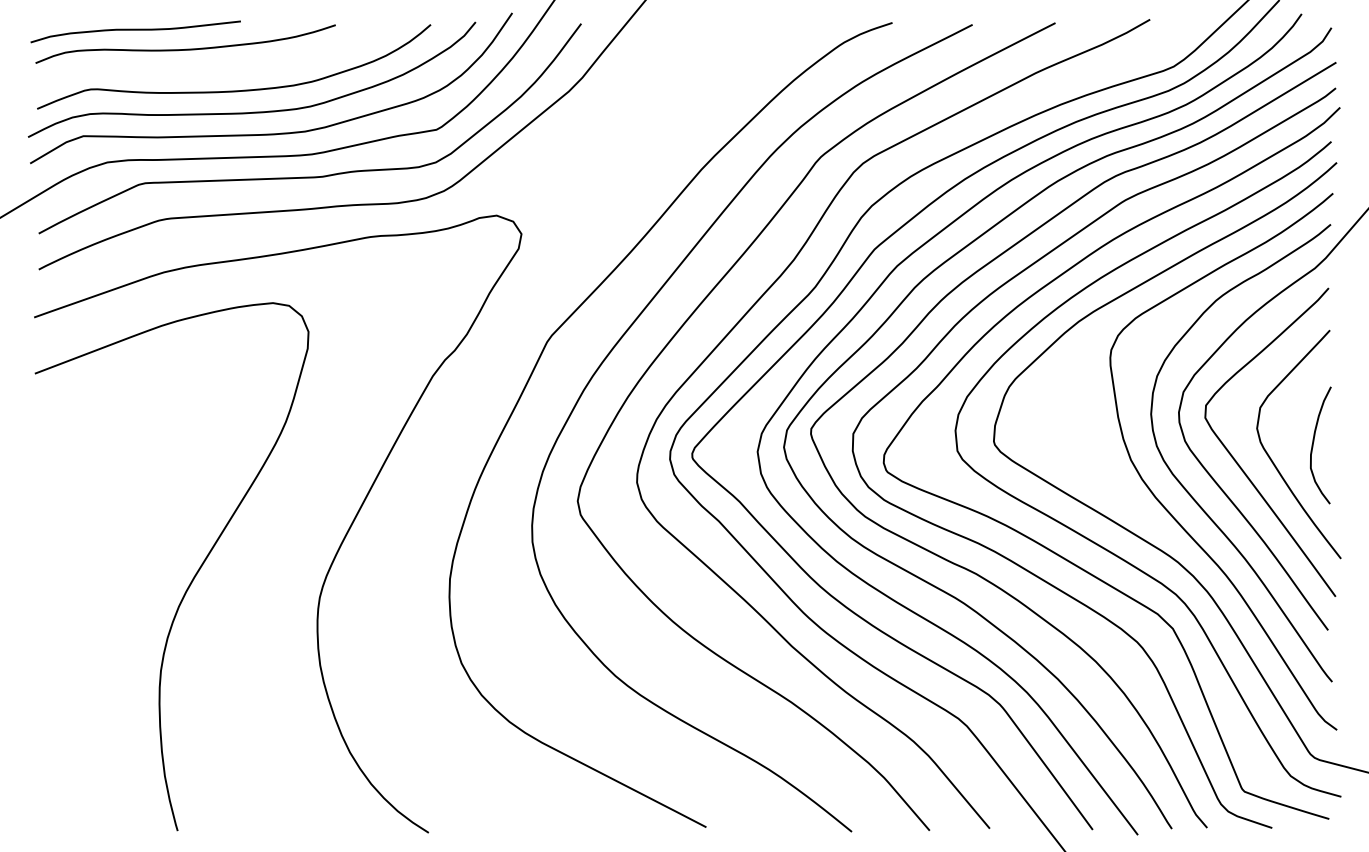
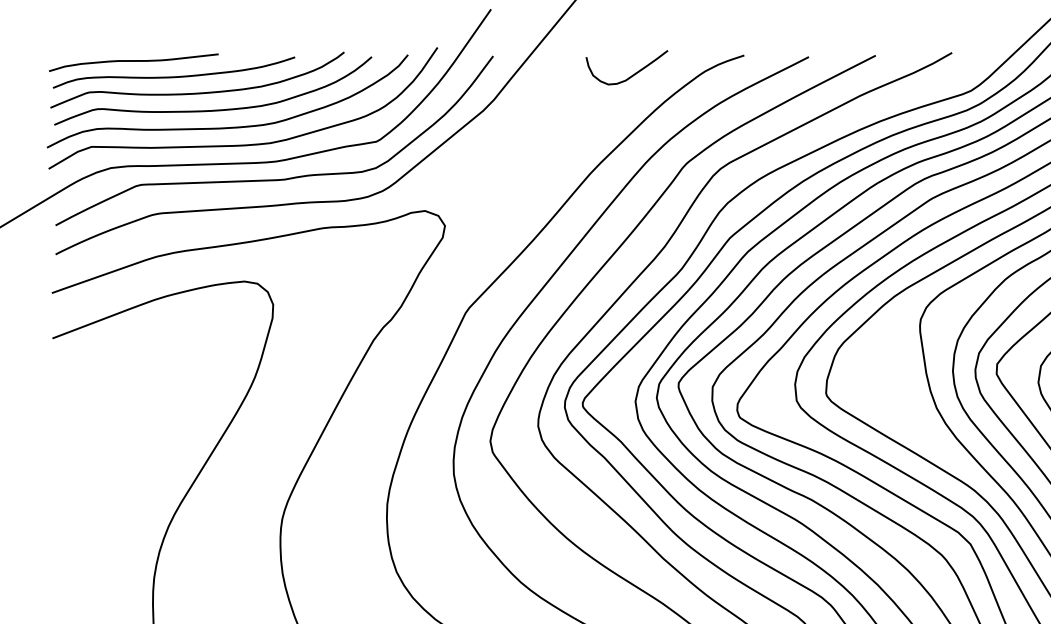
curve: (754, 46) -> (632, 74), added
curve: (219, 68) -> (201, 92), added

